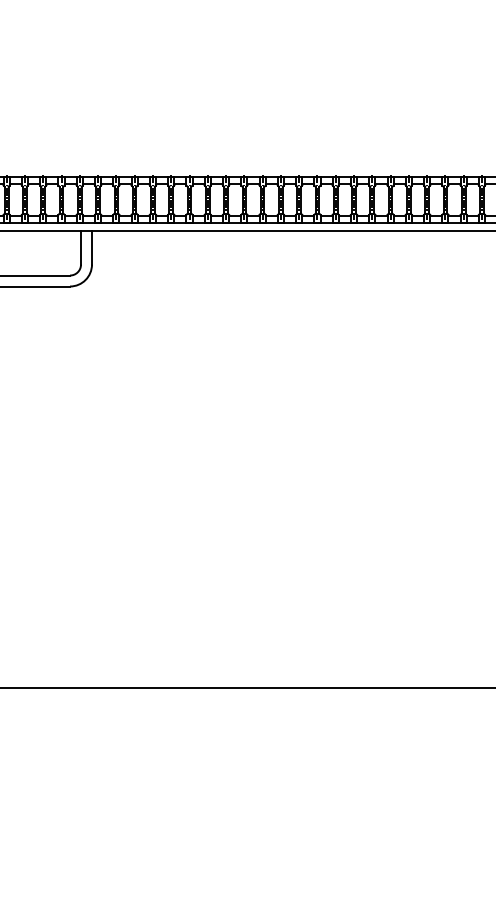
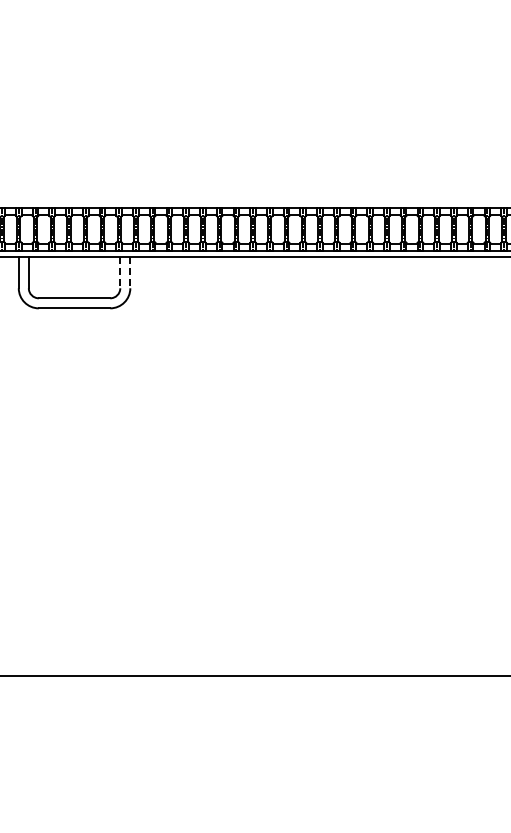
line: (81, 247) -> (120, 272), solid -> dashed
line: (92, 247) -> (130, 272), solid -> dashed

